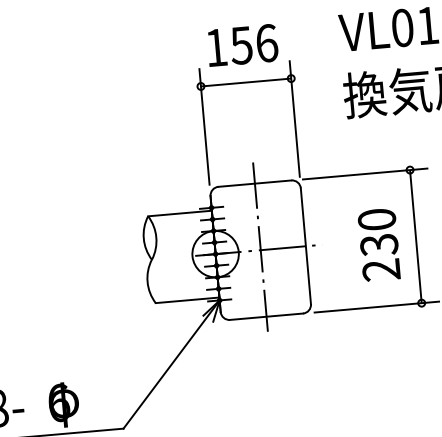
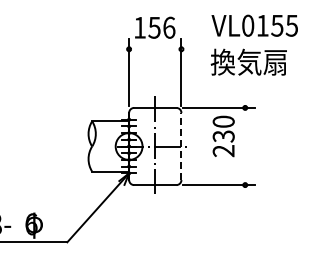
line: (244, 83) -> (154, 49), removed
line: (416, 236) -> (245, 146), removed
text: (378, 245) -> (223, 136), moved
line: (305, 246) -> (181, 146), solid -> dashed

